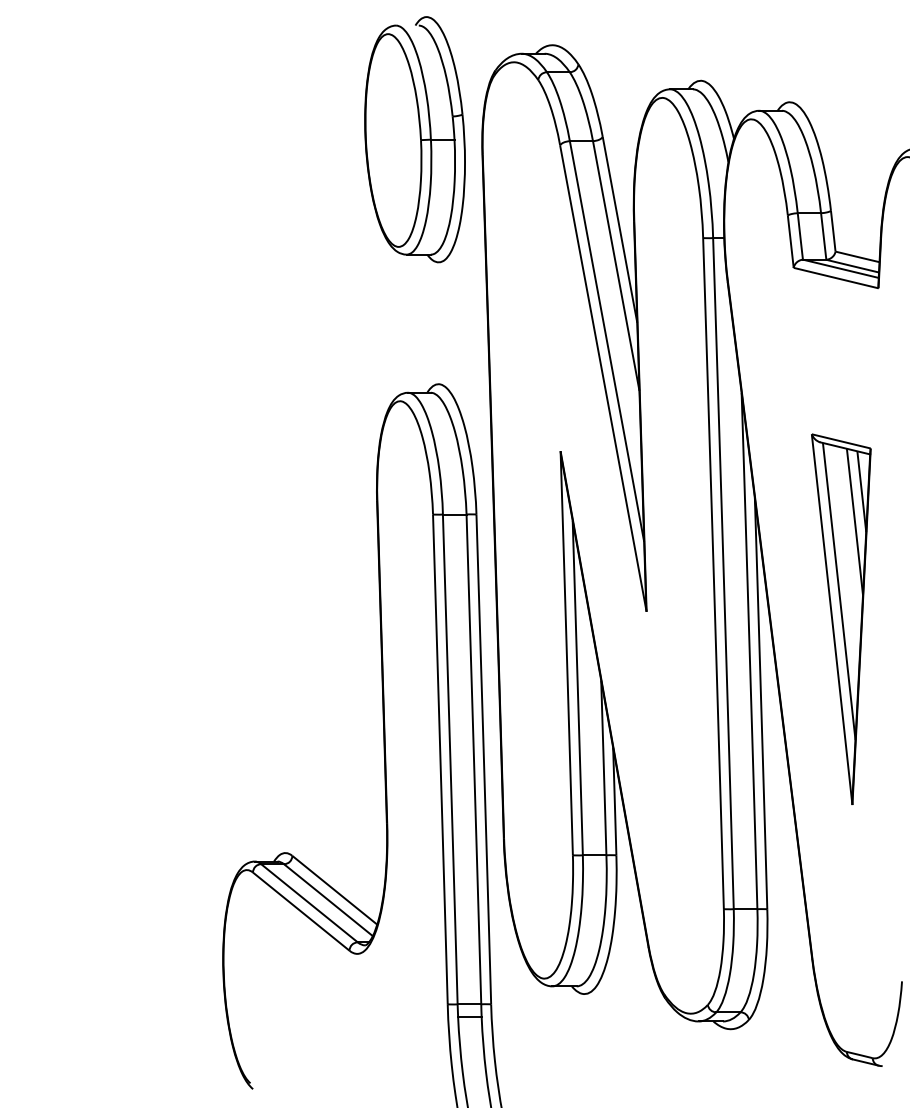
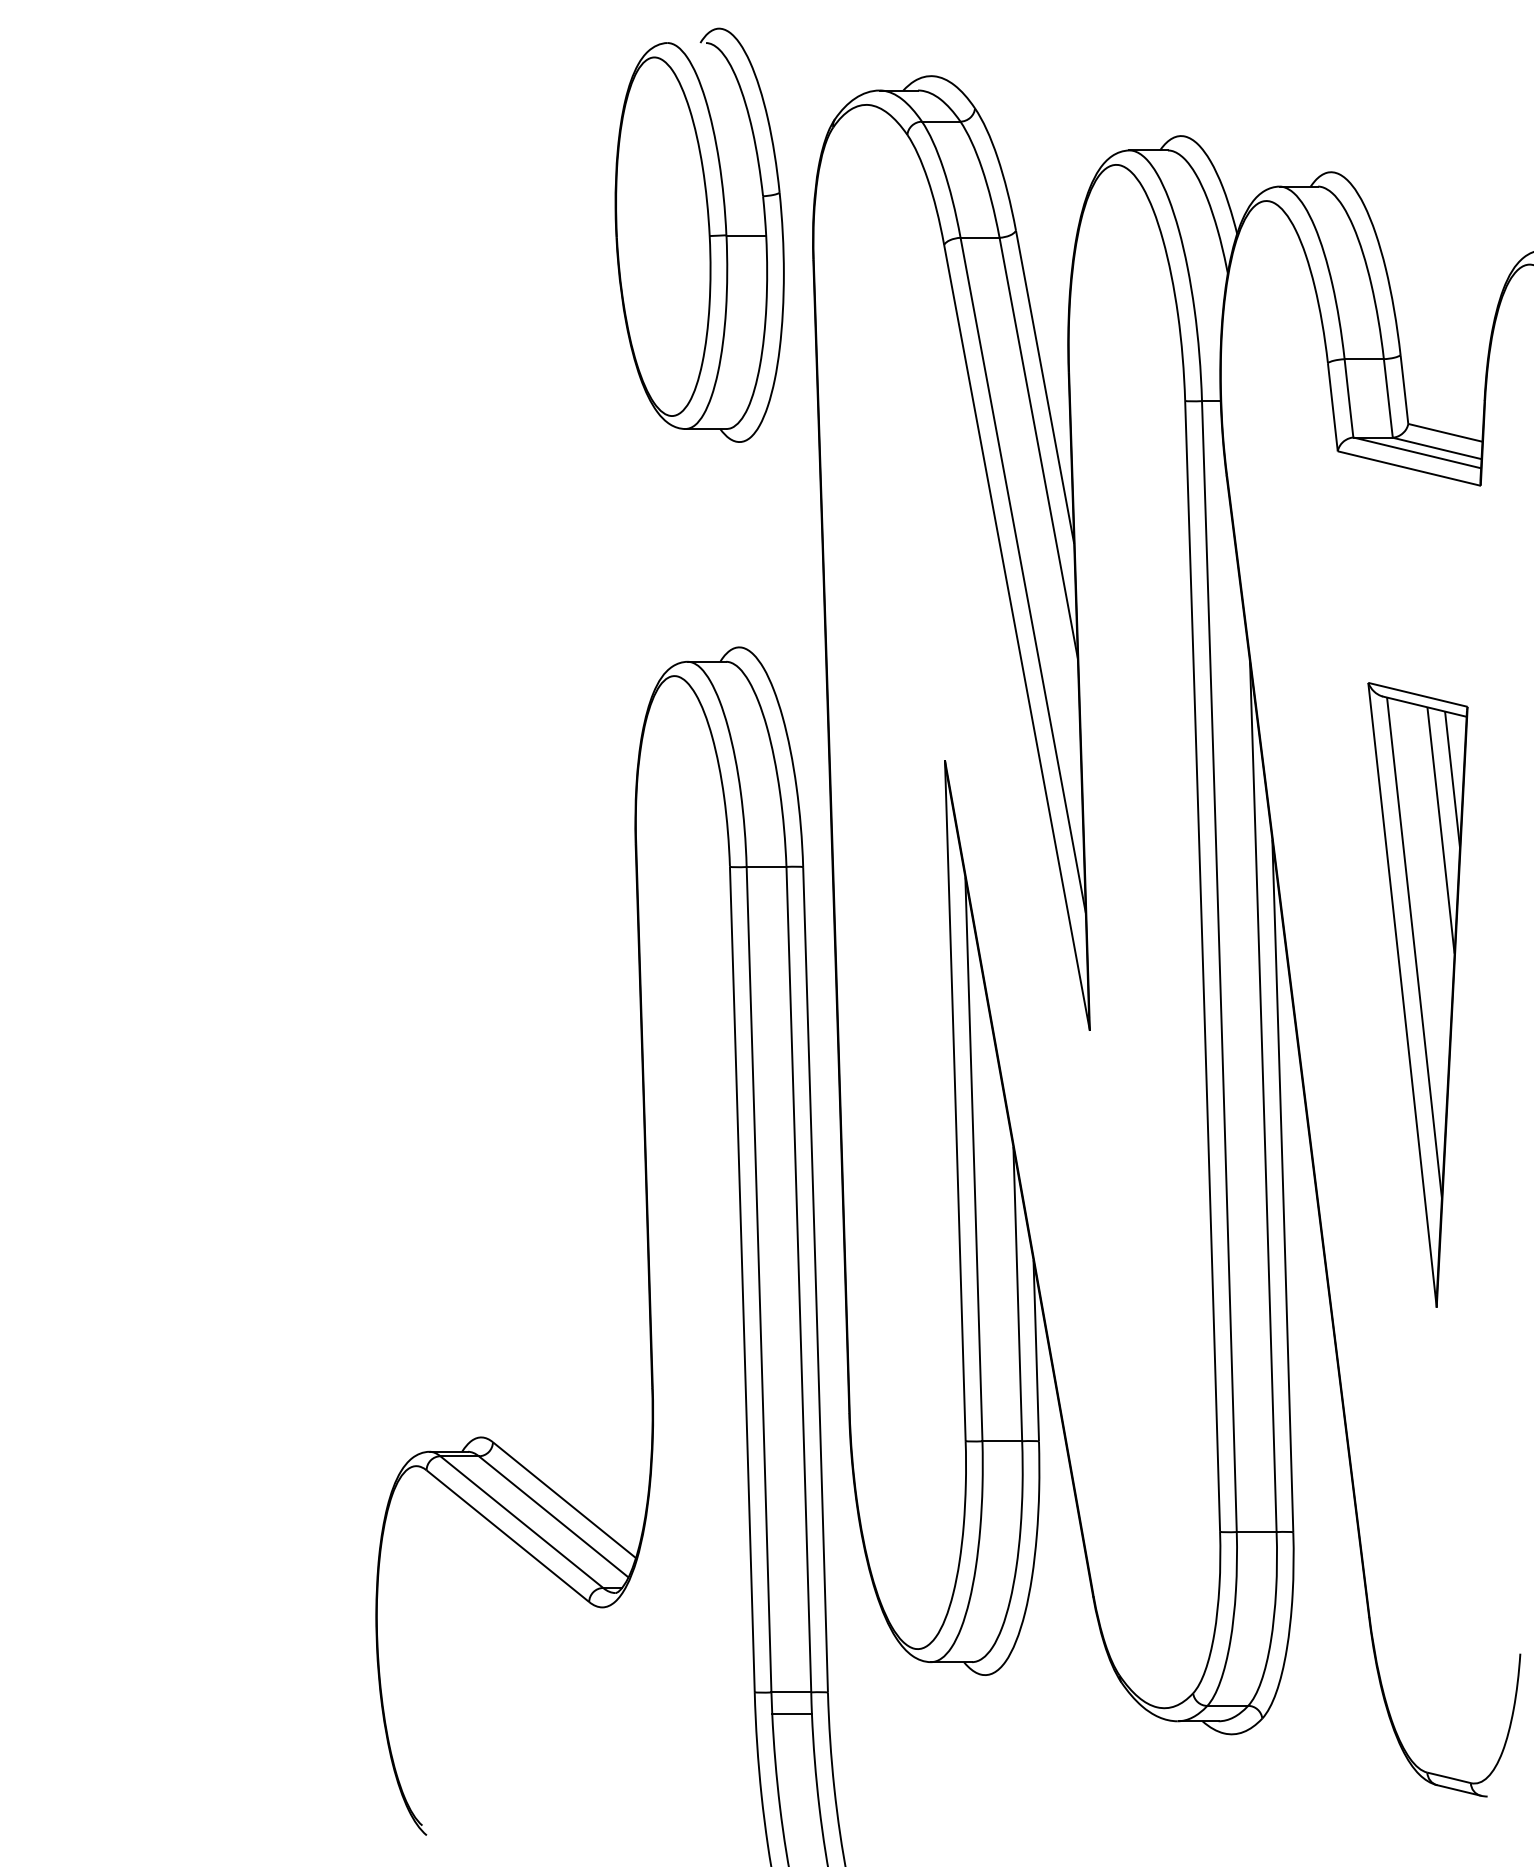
part: (841, 618) -> (1418, 993), moved

